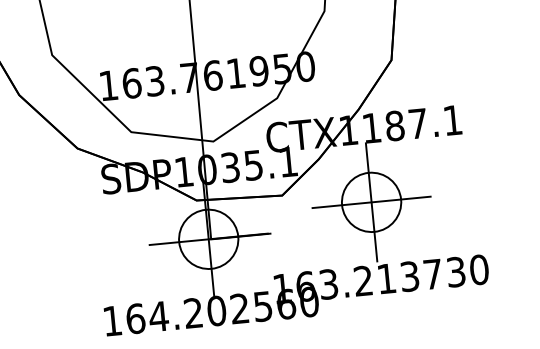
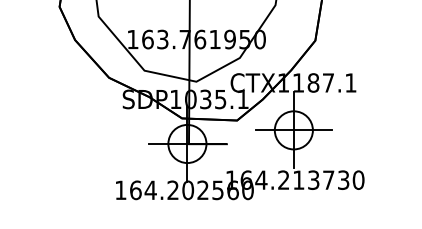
text: (328, 283) -> (261, 179), 163.213730 -> 164.213730

